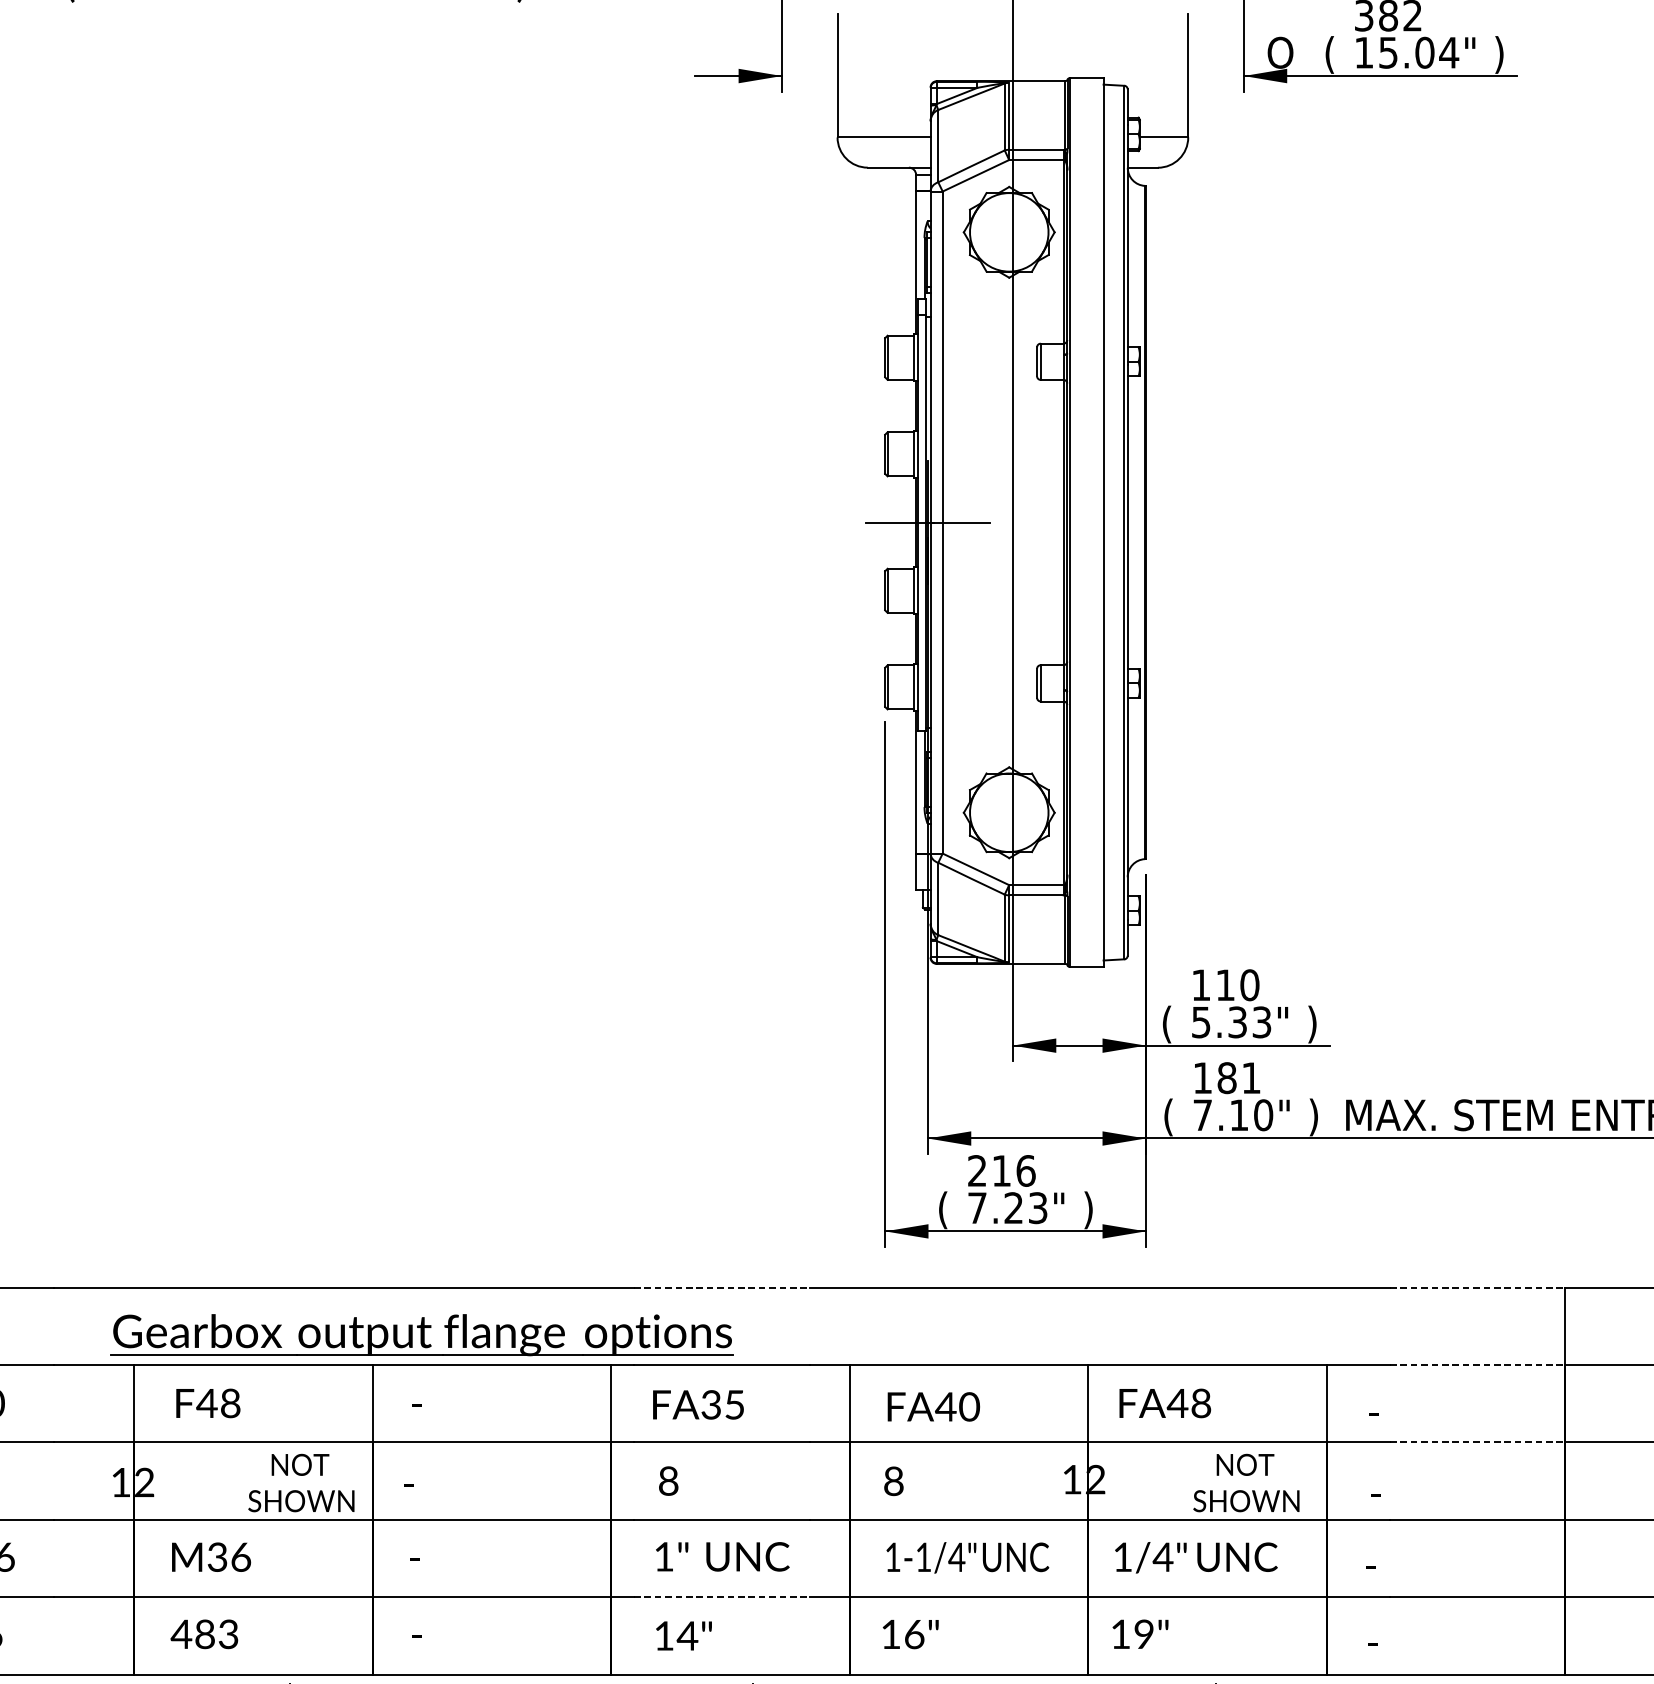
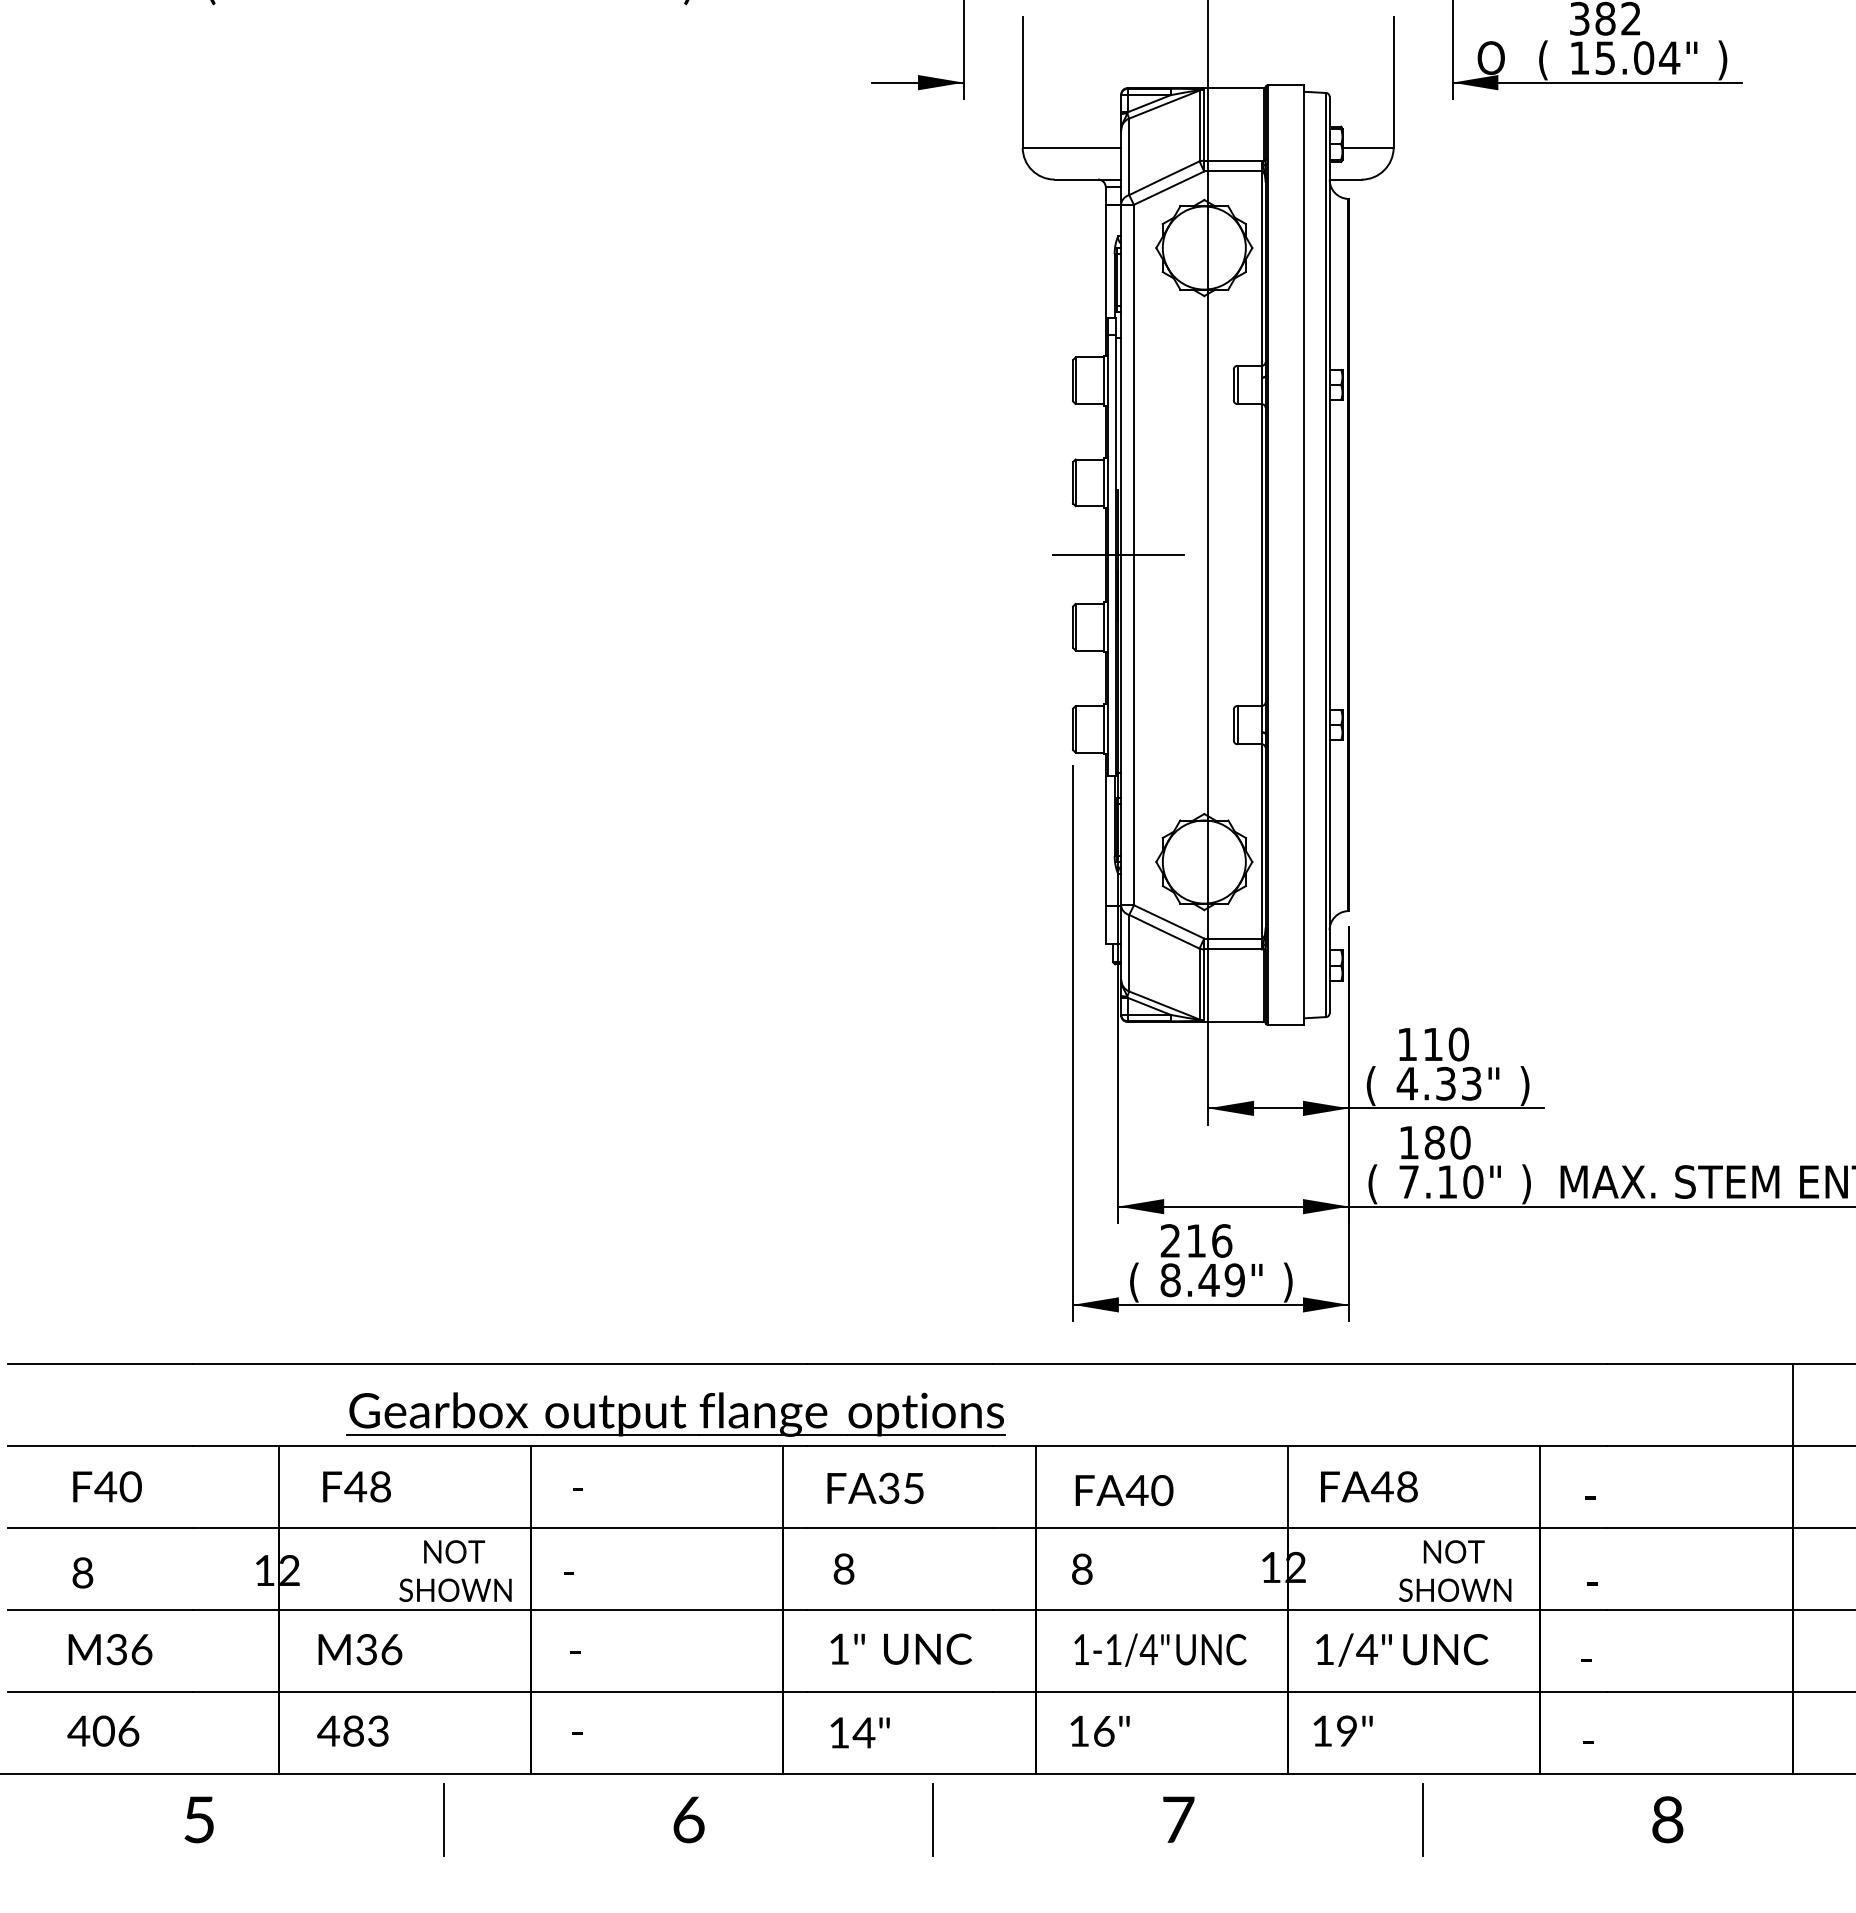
text: (1201, 1022) -> (1407, 1083), 5.33" -> 4.33"
text: (1251, 1077) -> (1460, 1142), 181 -> 180
text: (1007, 1208) -> (1202, 1280), 7.23" -> 8.49"
line: (722, 1287) -> (900, 1364), dashed -> solid
line: (1477, 1287) -> (1699, 1364), dashed -> solid
part: (421, 1335) -> (675, 1414), moved
line: (1477, 1365) -> (1699, 1446), dashed -> solid
line: (1477, 1442) -> (1699, 1528), dashed -> solid
line: (722, 1596) -> (900, 1691), dashed -> solid

